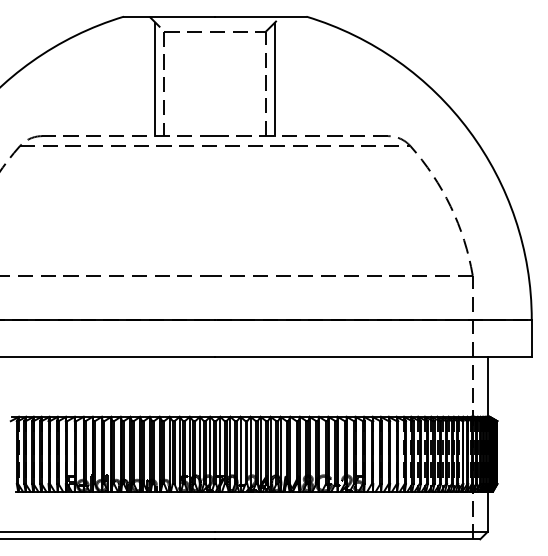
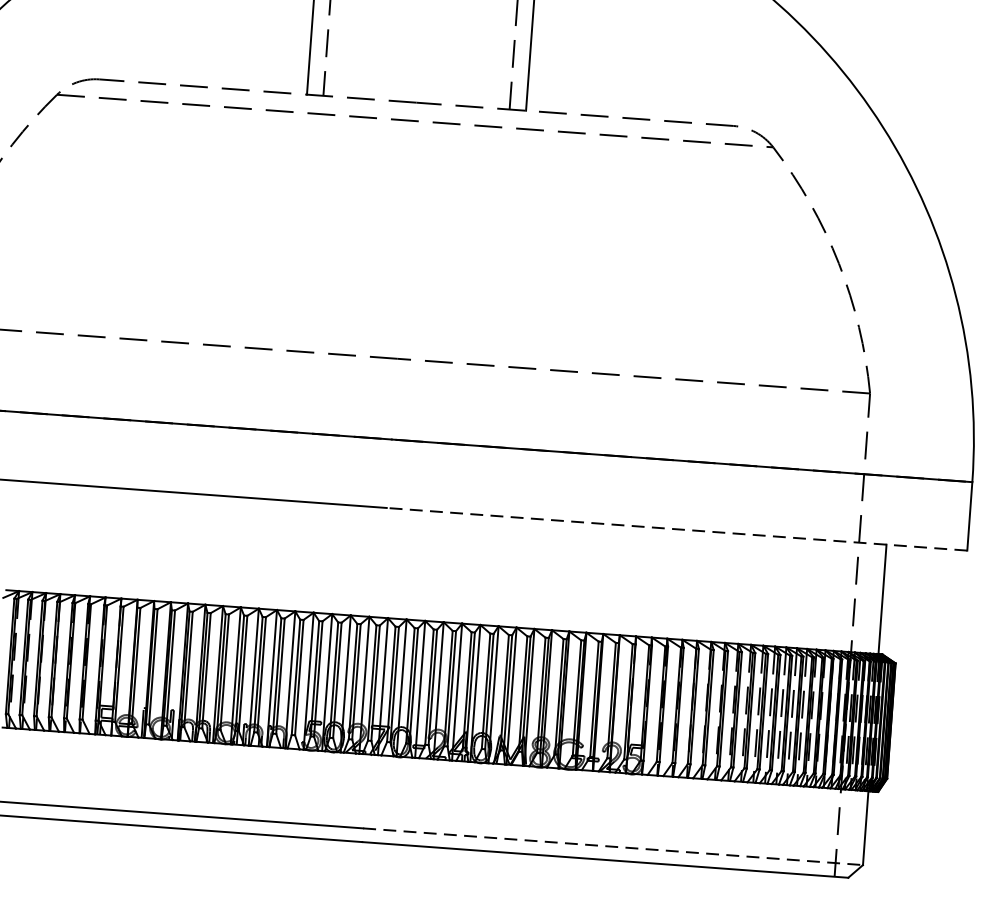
line: (372, 357) -> (675, 529), solid -> dashed
line: (351, 531) -> (613, 846), solid -> dashed

